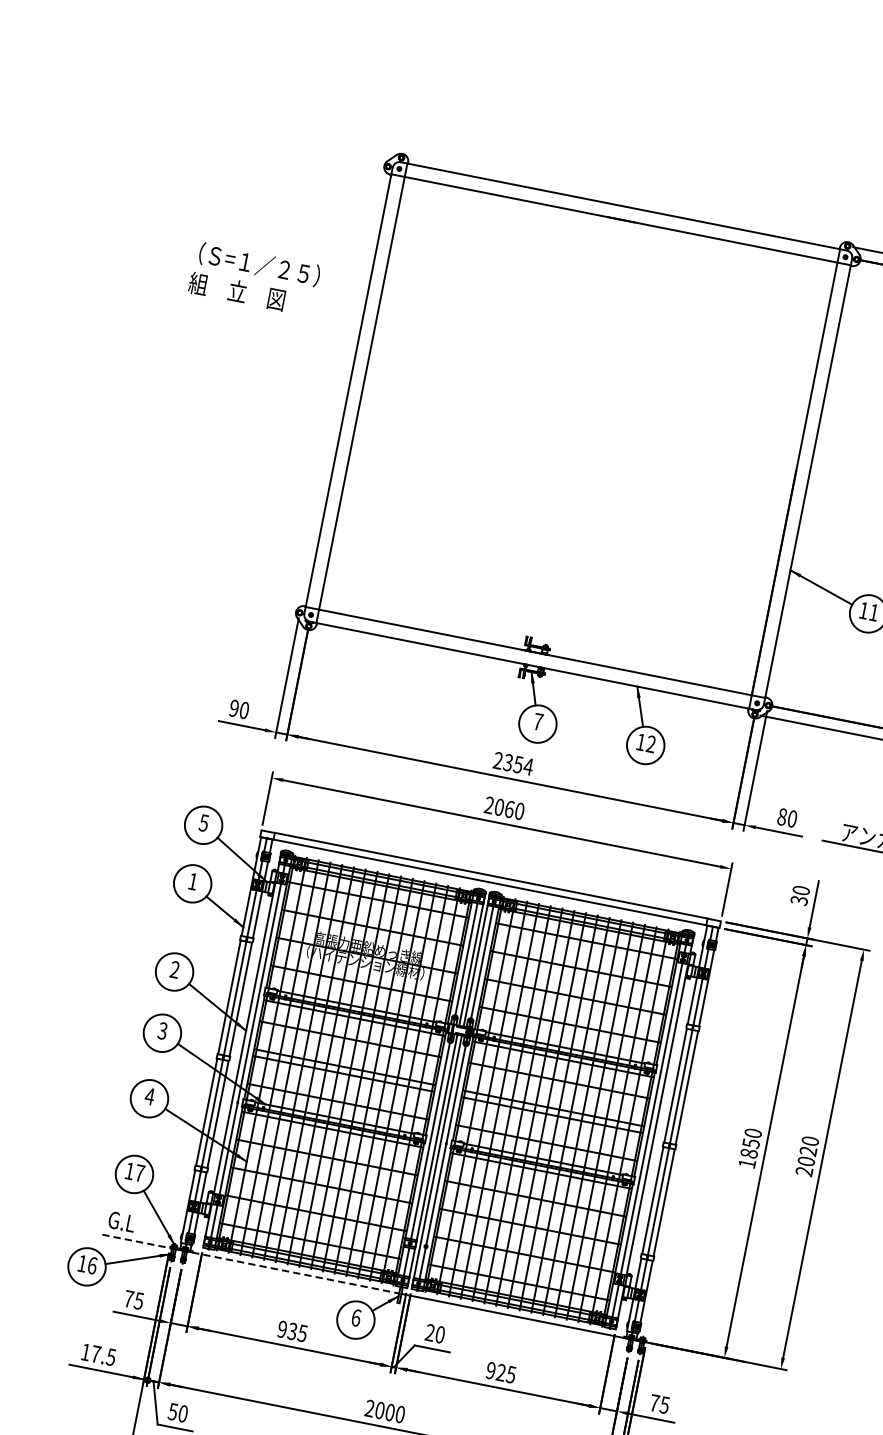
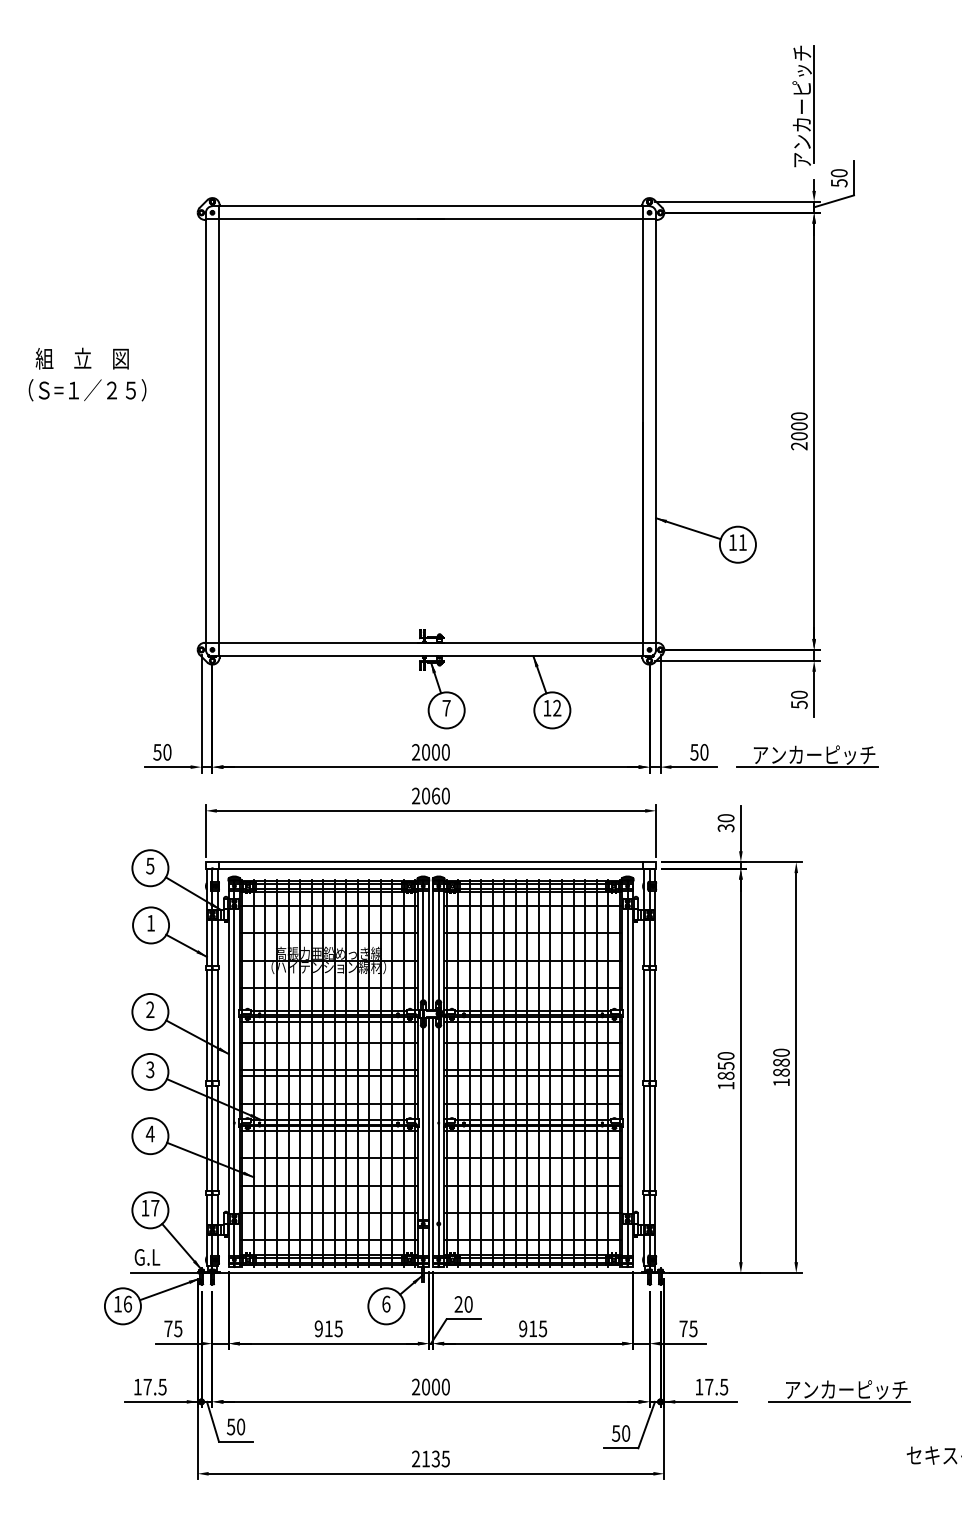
text: (259, 264) -> (87, 390), moved
text: (234, 708) -> (157, 752), 90 -> 50
text: (517, 764) -> (435, 752), 2354 -> 2000
text: (782, 817) -> (694, 752), 80 -> 50
text: (806, 1161) -> (781, 1072), 2020 -> 1880
line: (251, 1264) -> (277, 1273), dashed -> solid
text: (292, 1331) -> (328, 1328), 935 -> 915
text: (501, 1372) -> (533, 1328), 925 -> 915

